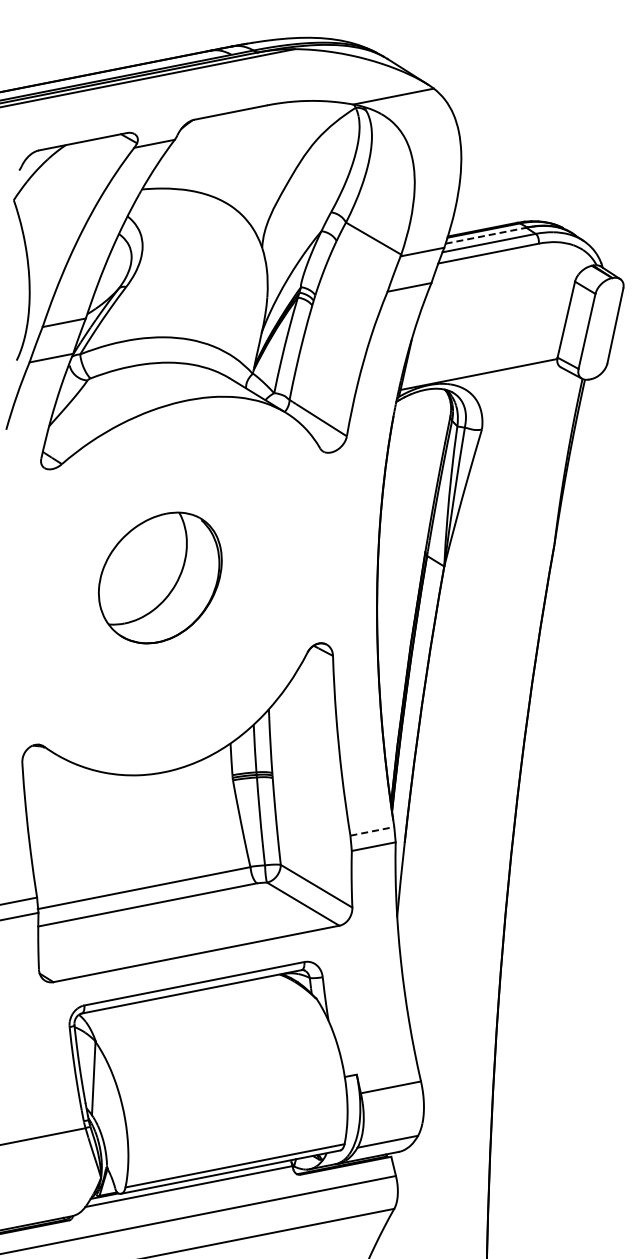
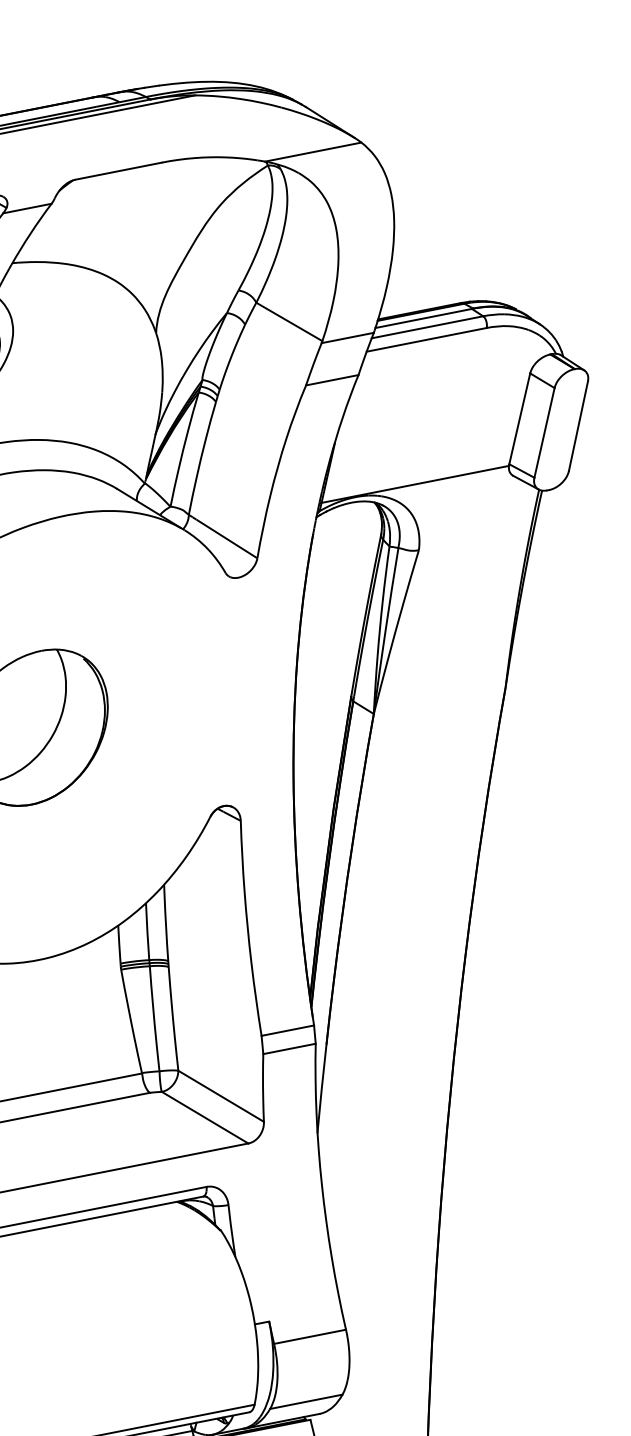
line: (486, 235) -> (424, 318), dashed -> solid
line: (372, 831) -> (287, 1030), dashed -> solid

